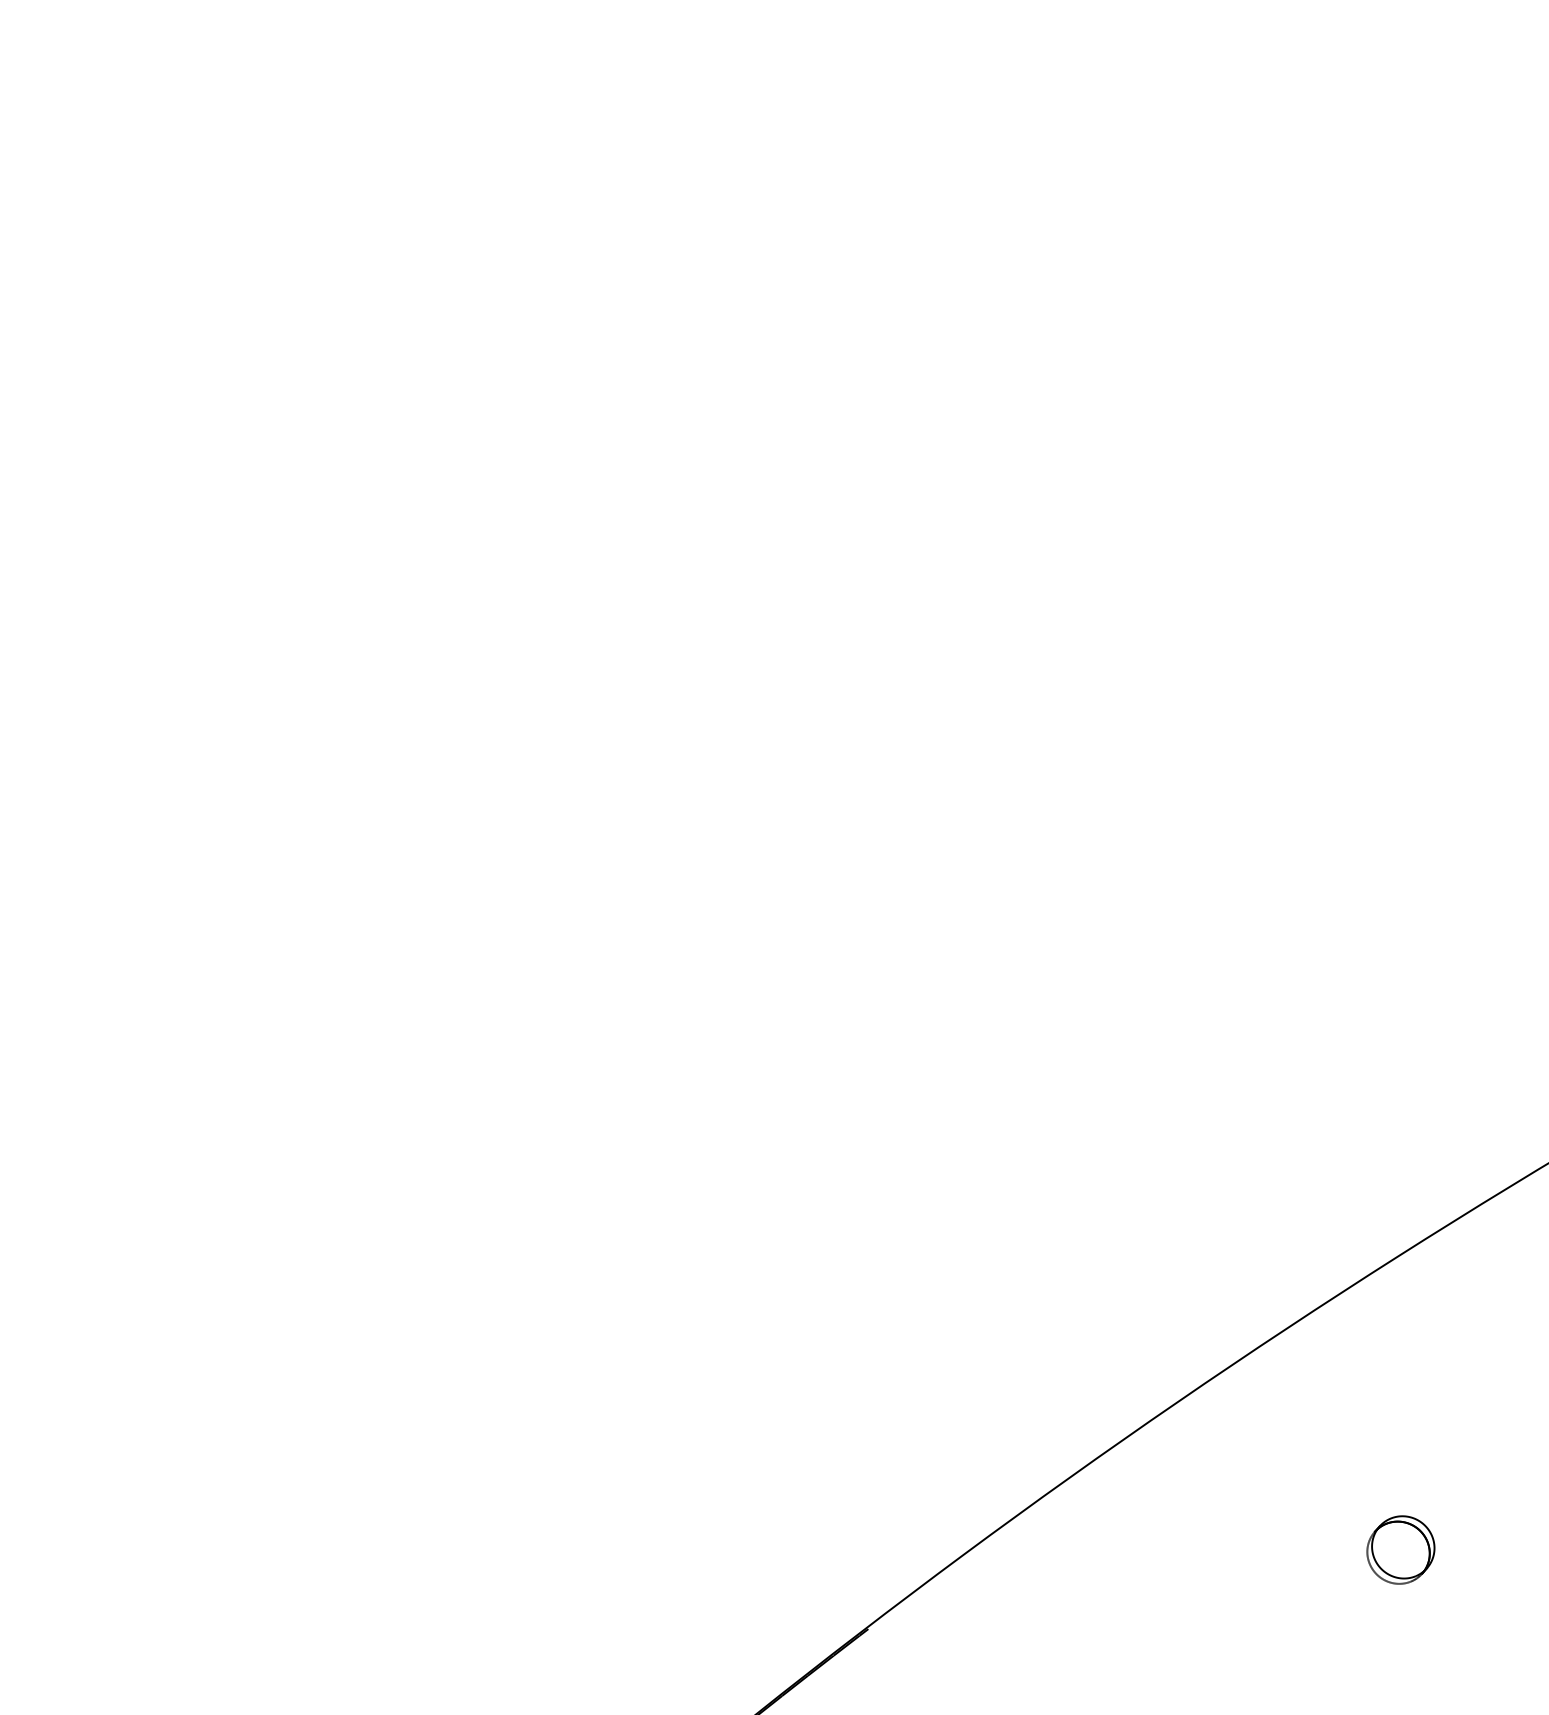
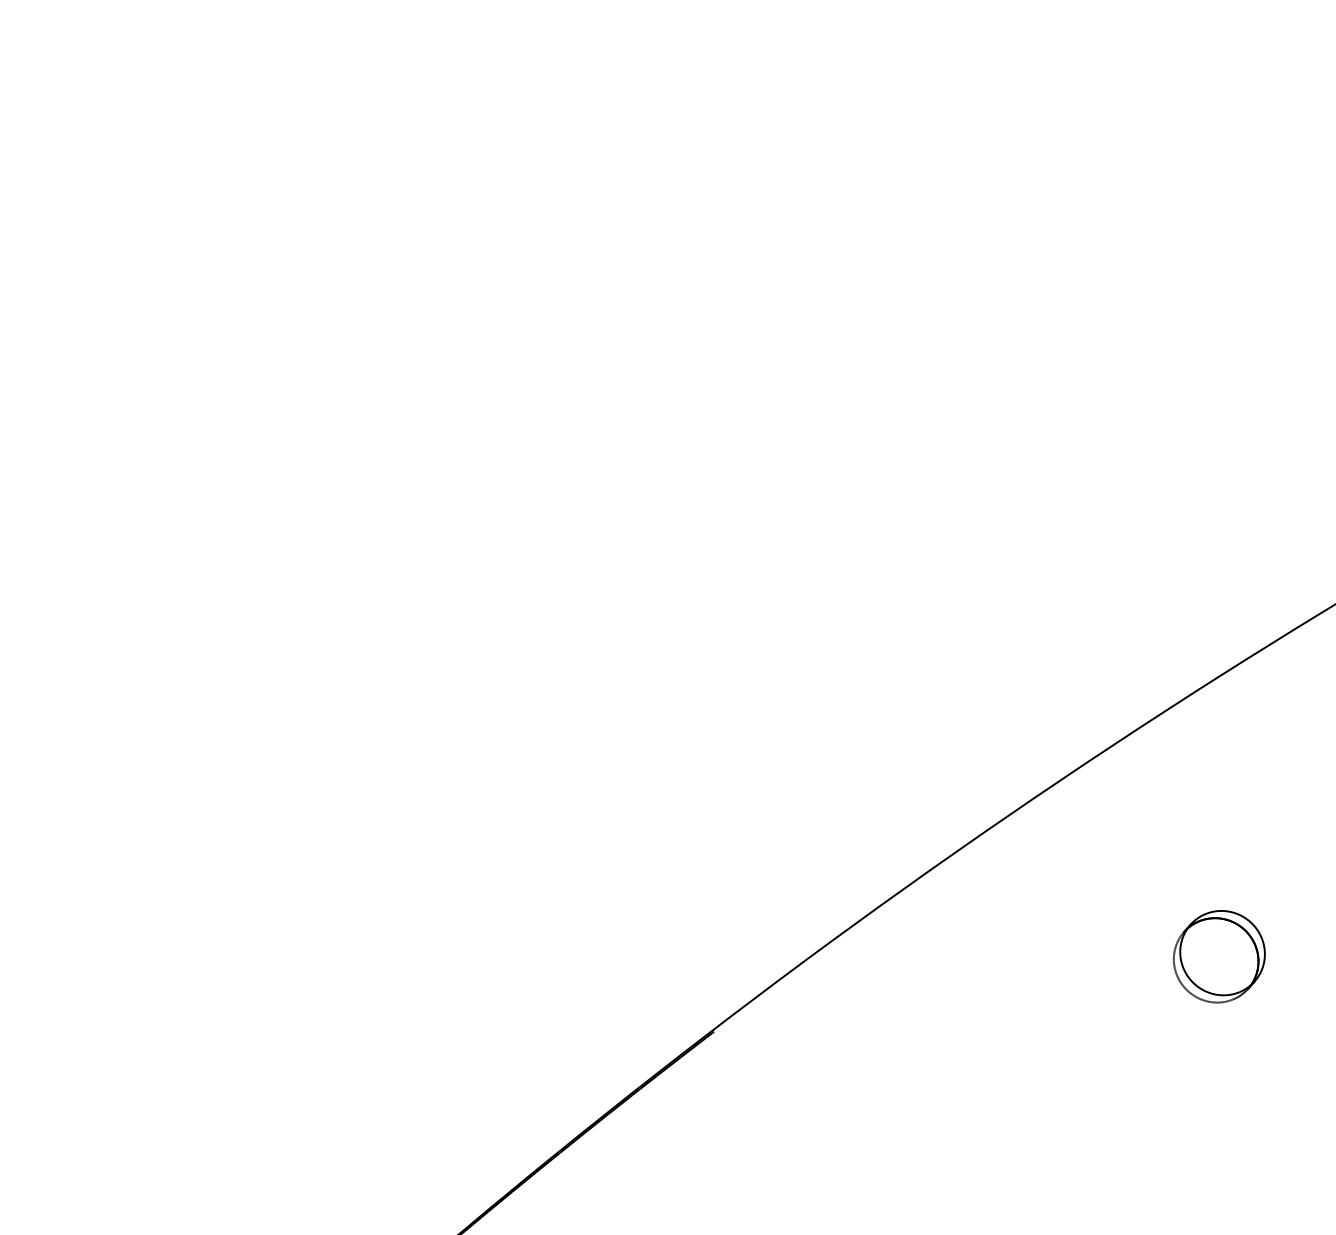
part: (1400, 1549) -> (1218, 956), size x1.43

